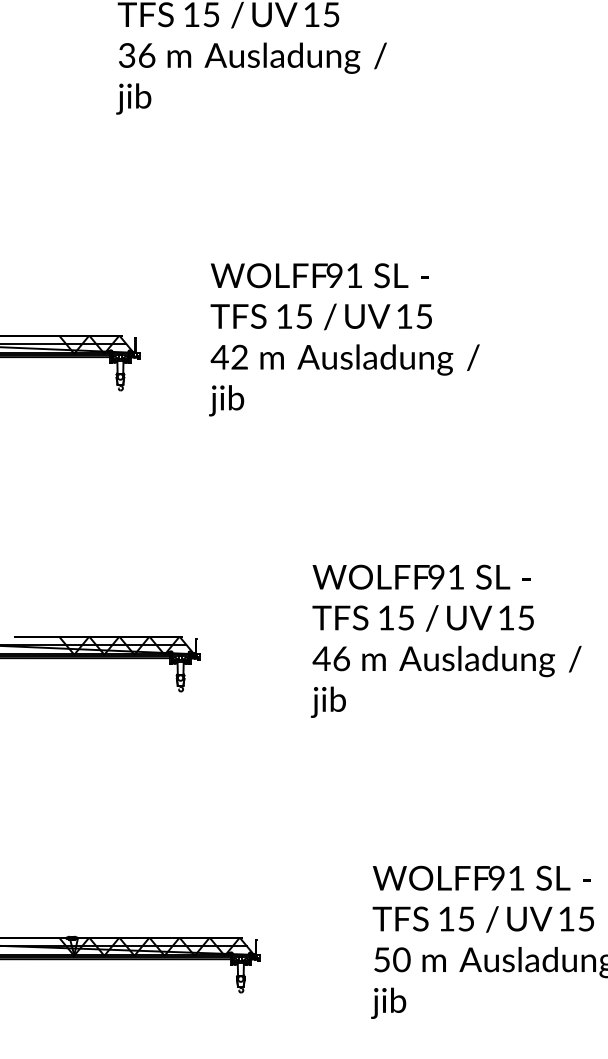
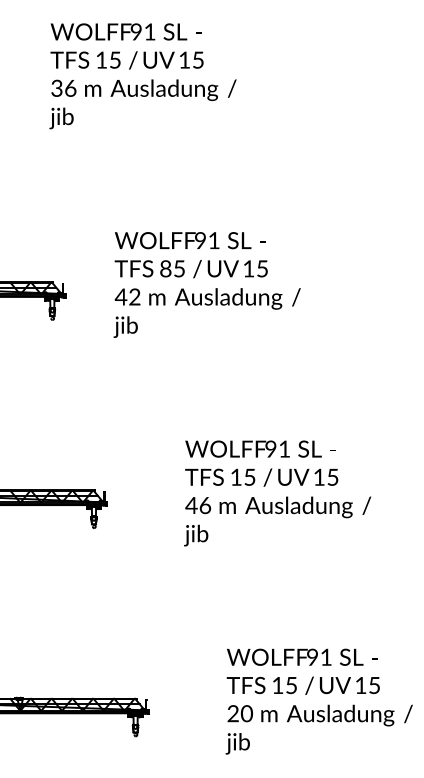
text: (284, 316) -> (165, 268), 15 -> 85
text: (380, 959) -> (232, 713), 50 -> 20

